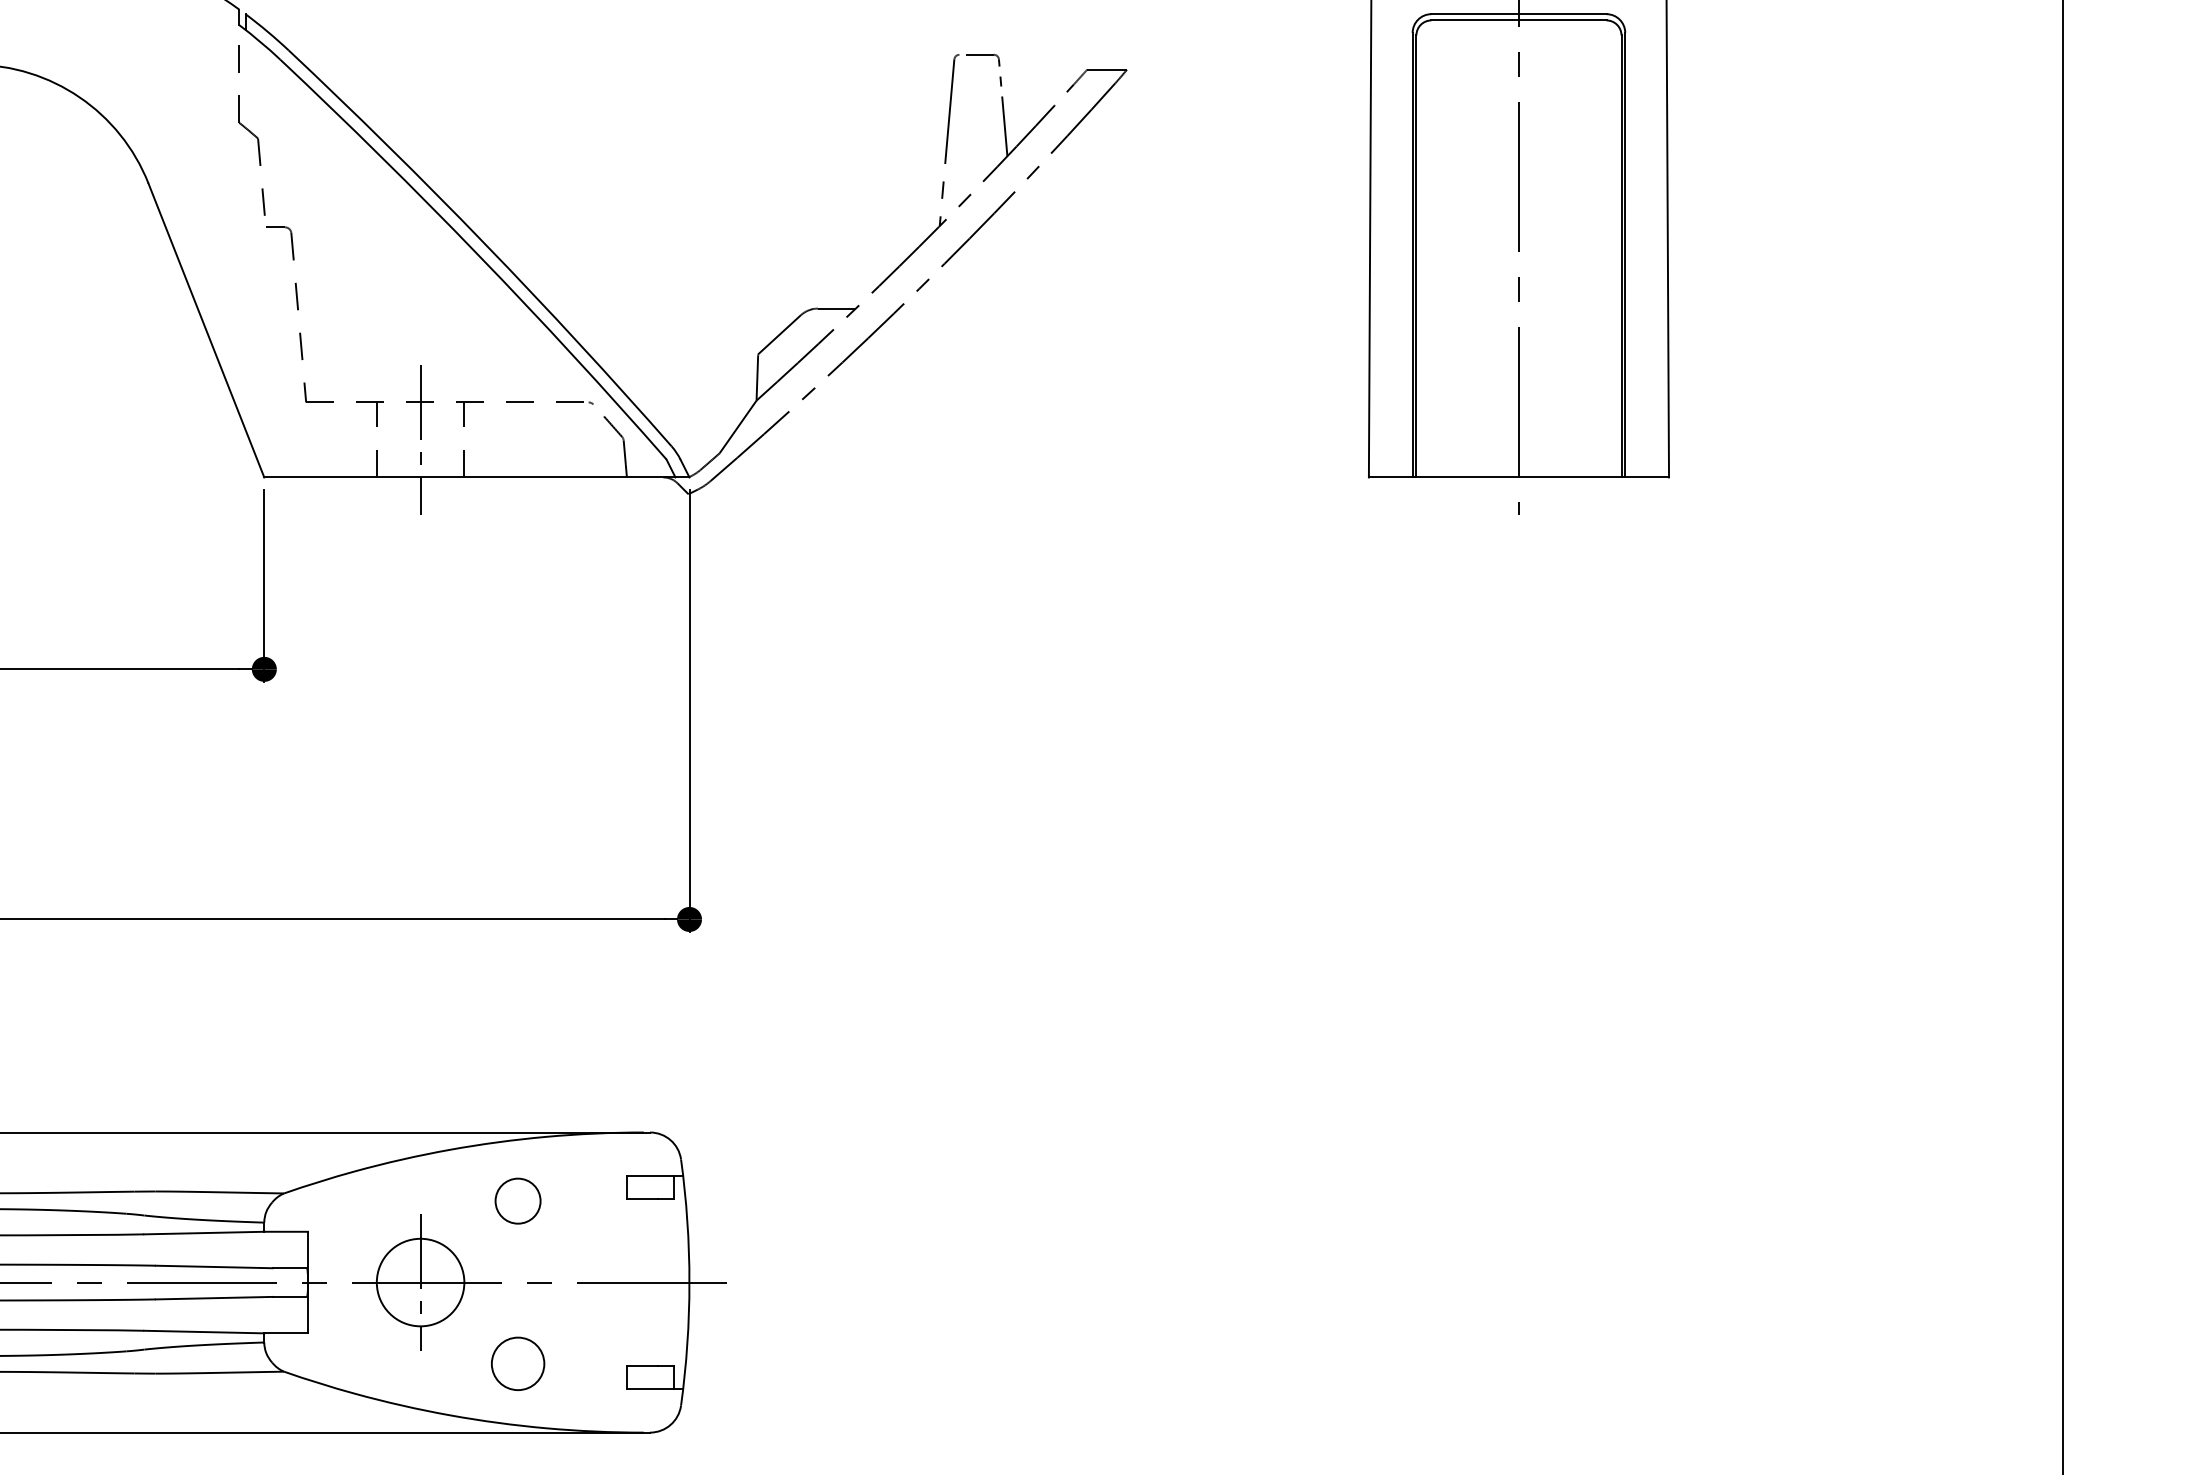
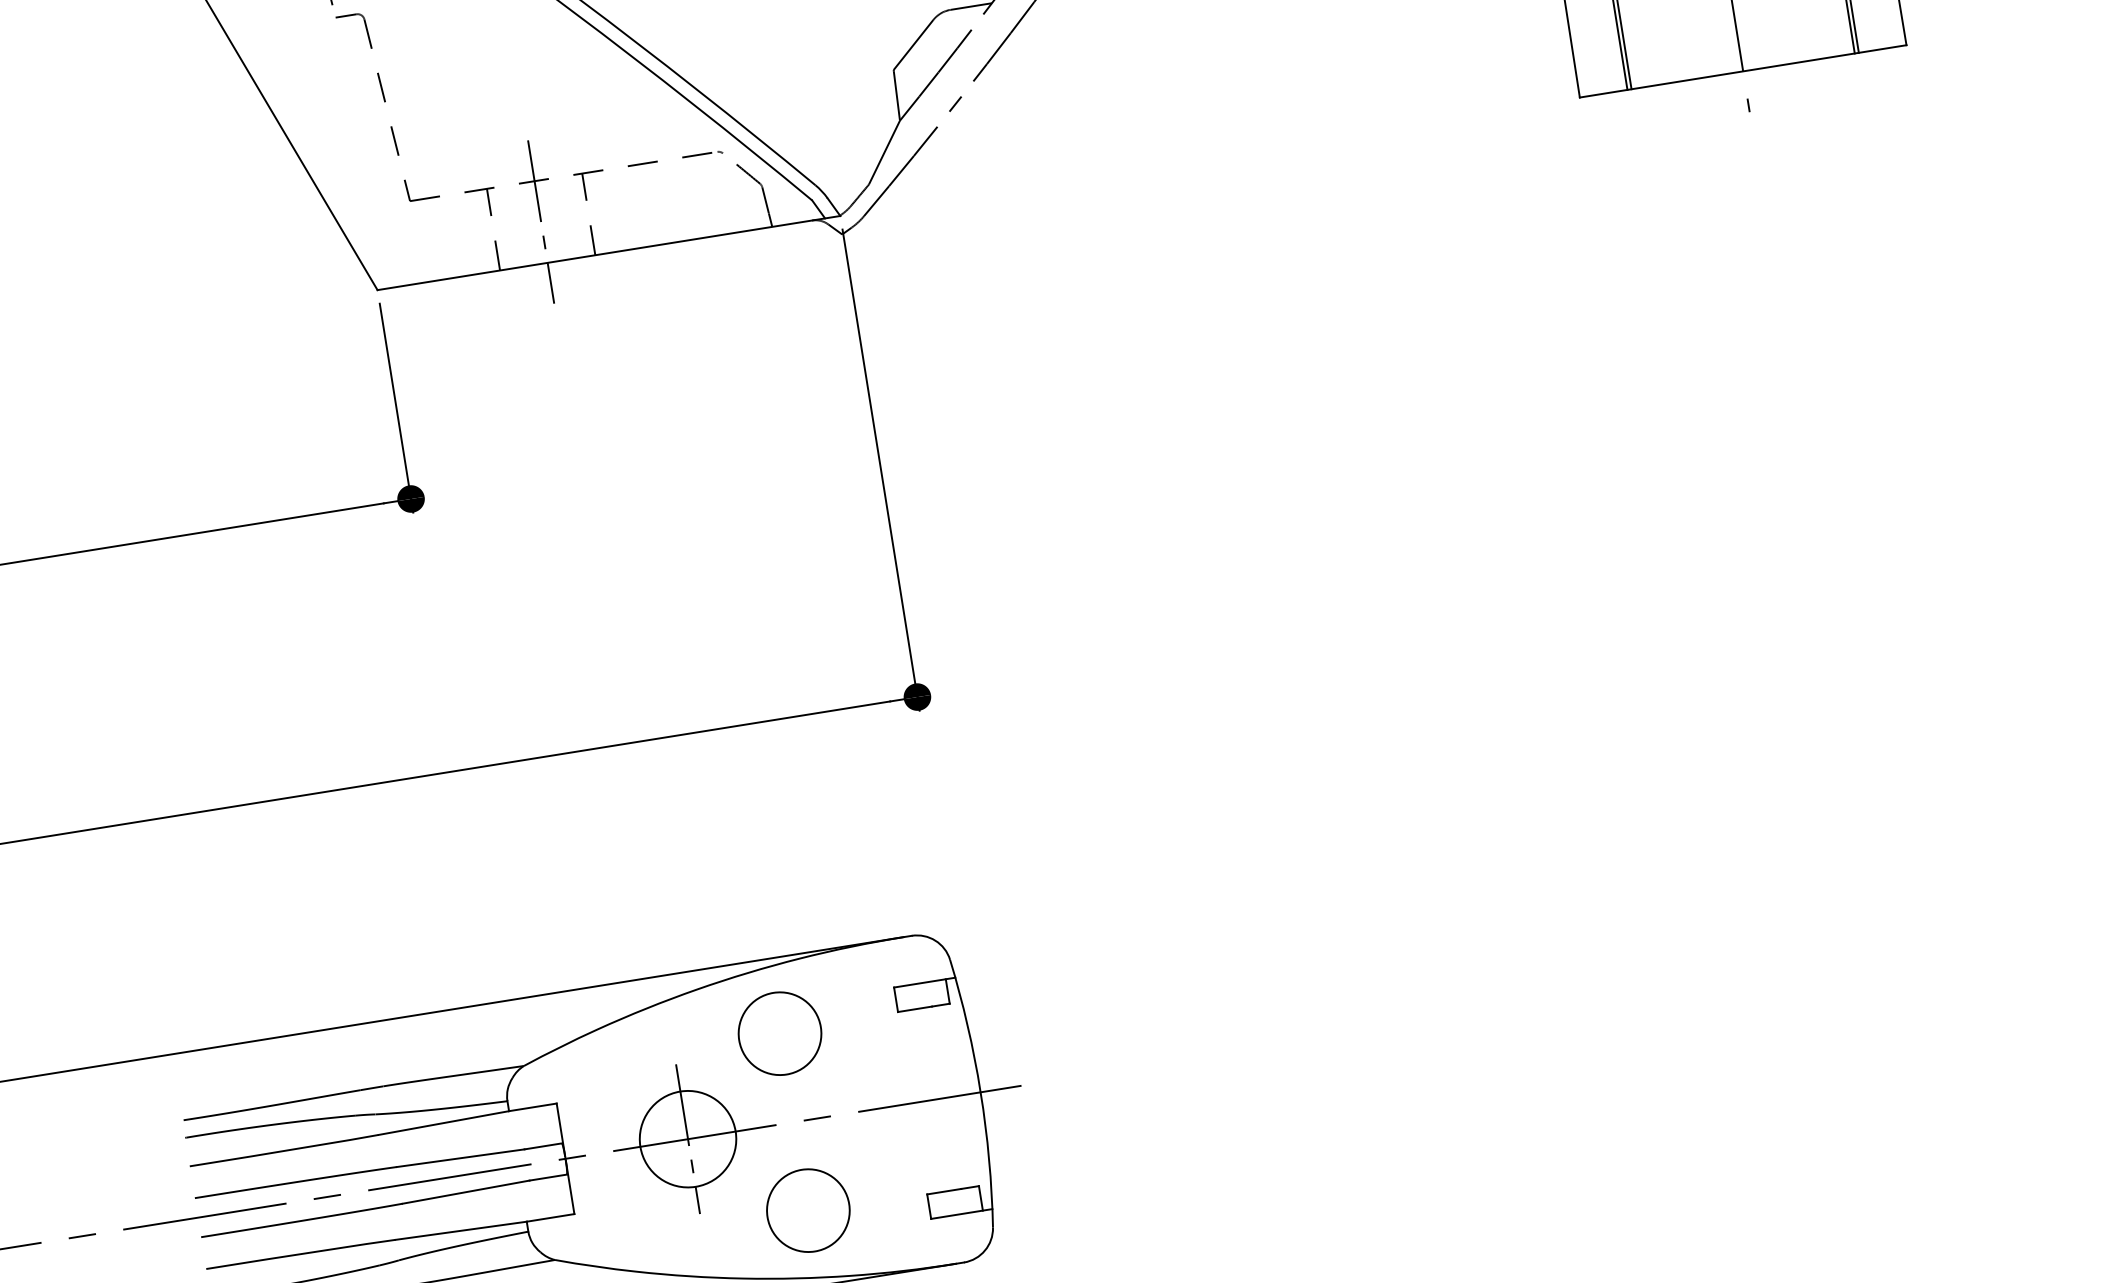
circle: (517, 1200) -> (779, 1032), size x1.67
circle: (517, 1363) -> (807, 1210), size x1.43

